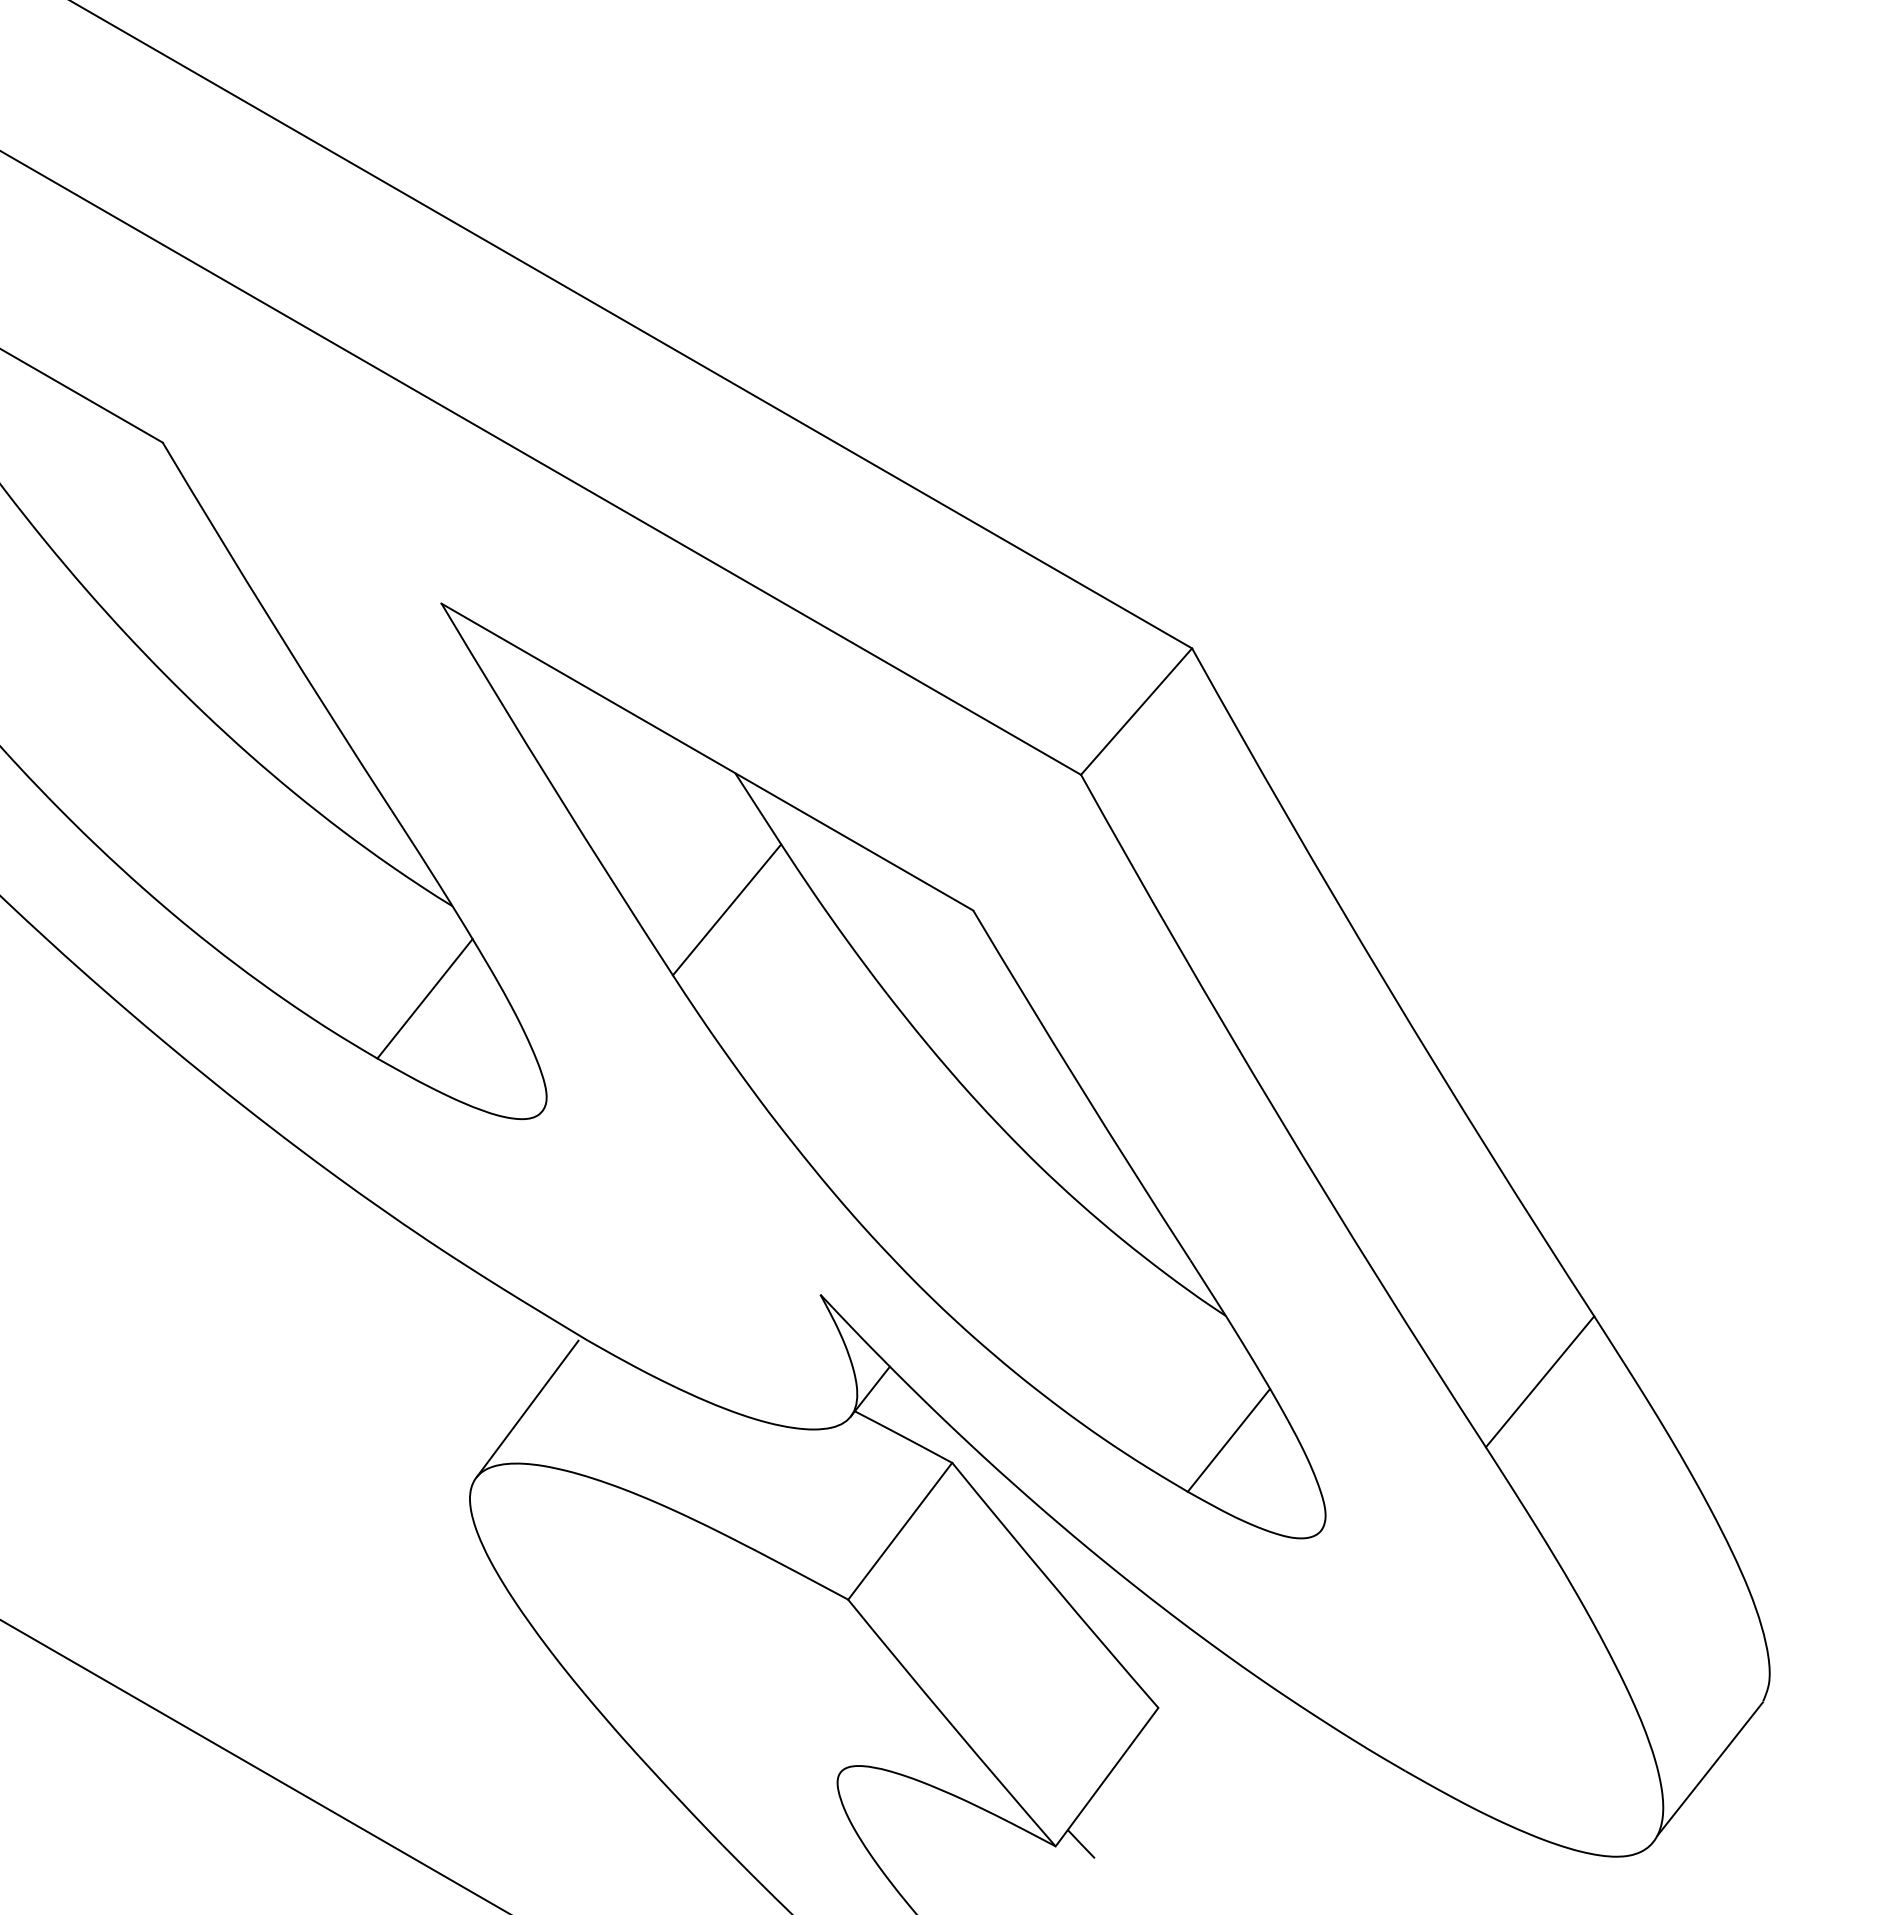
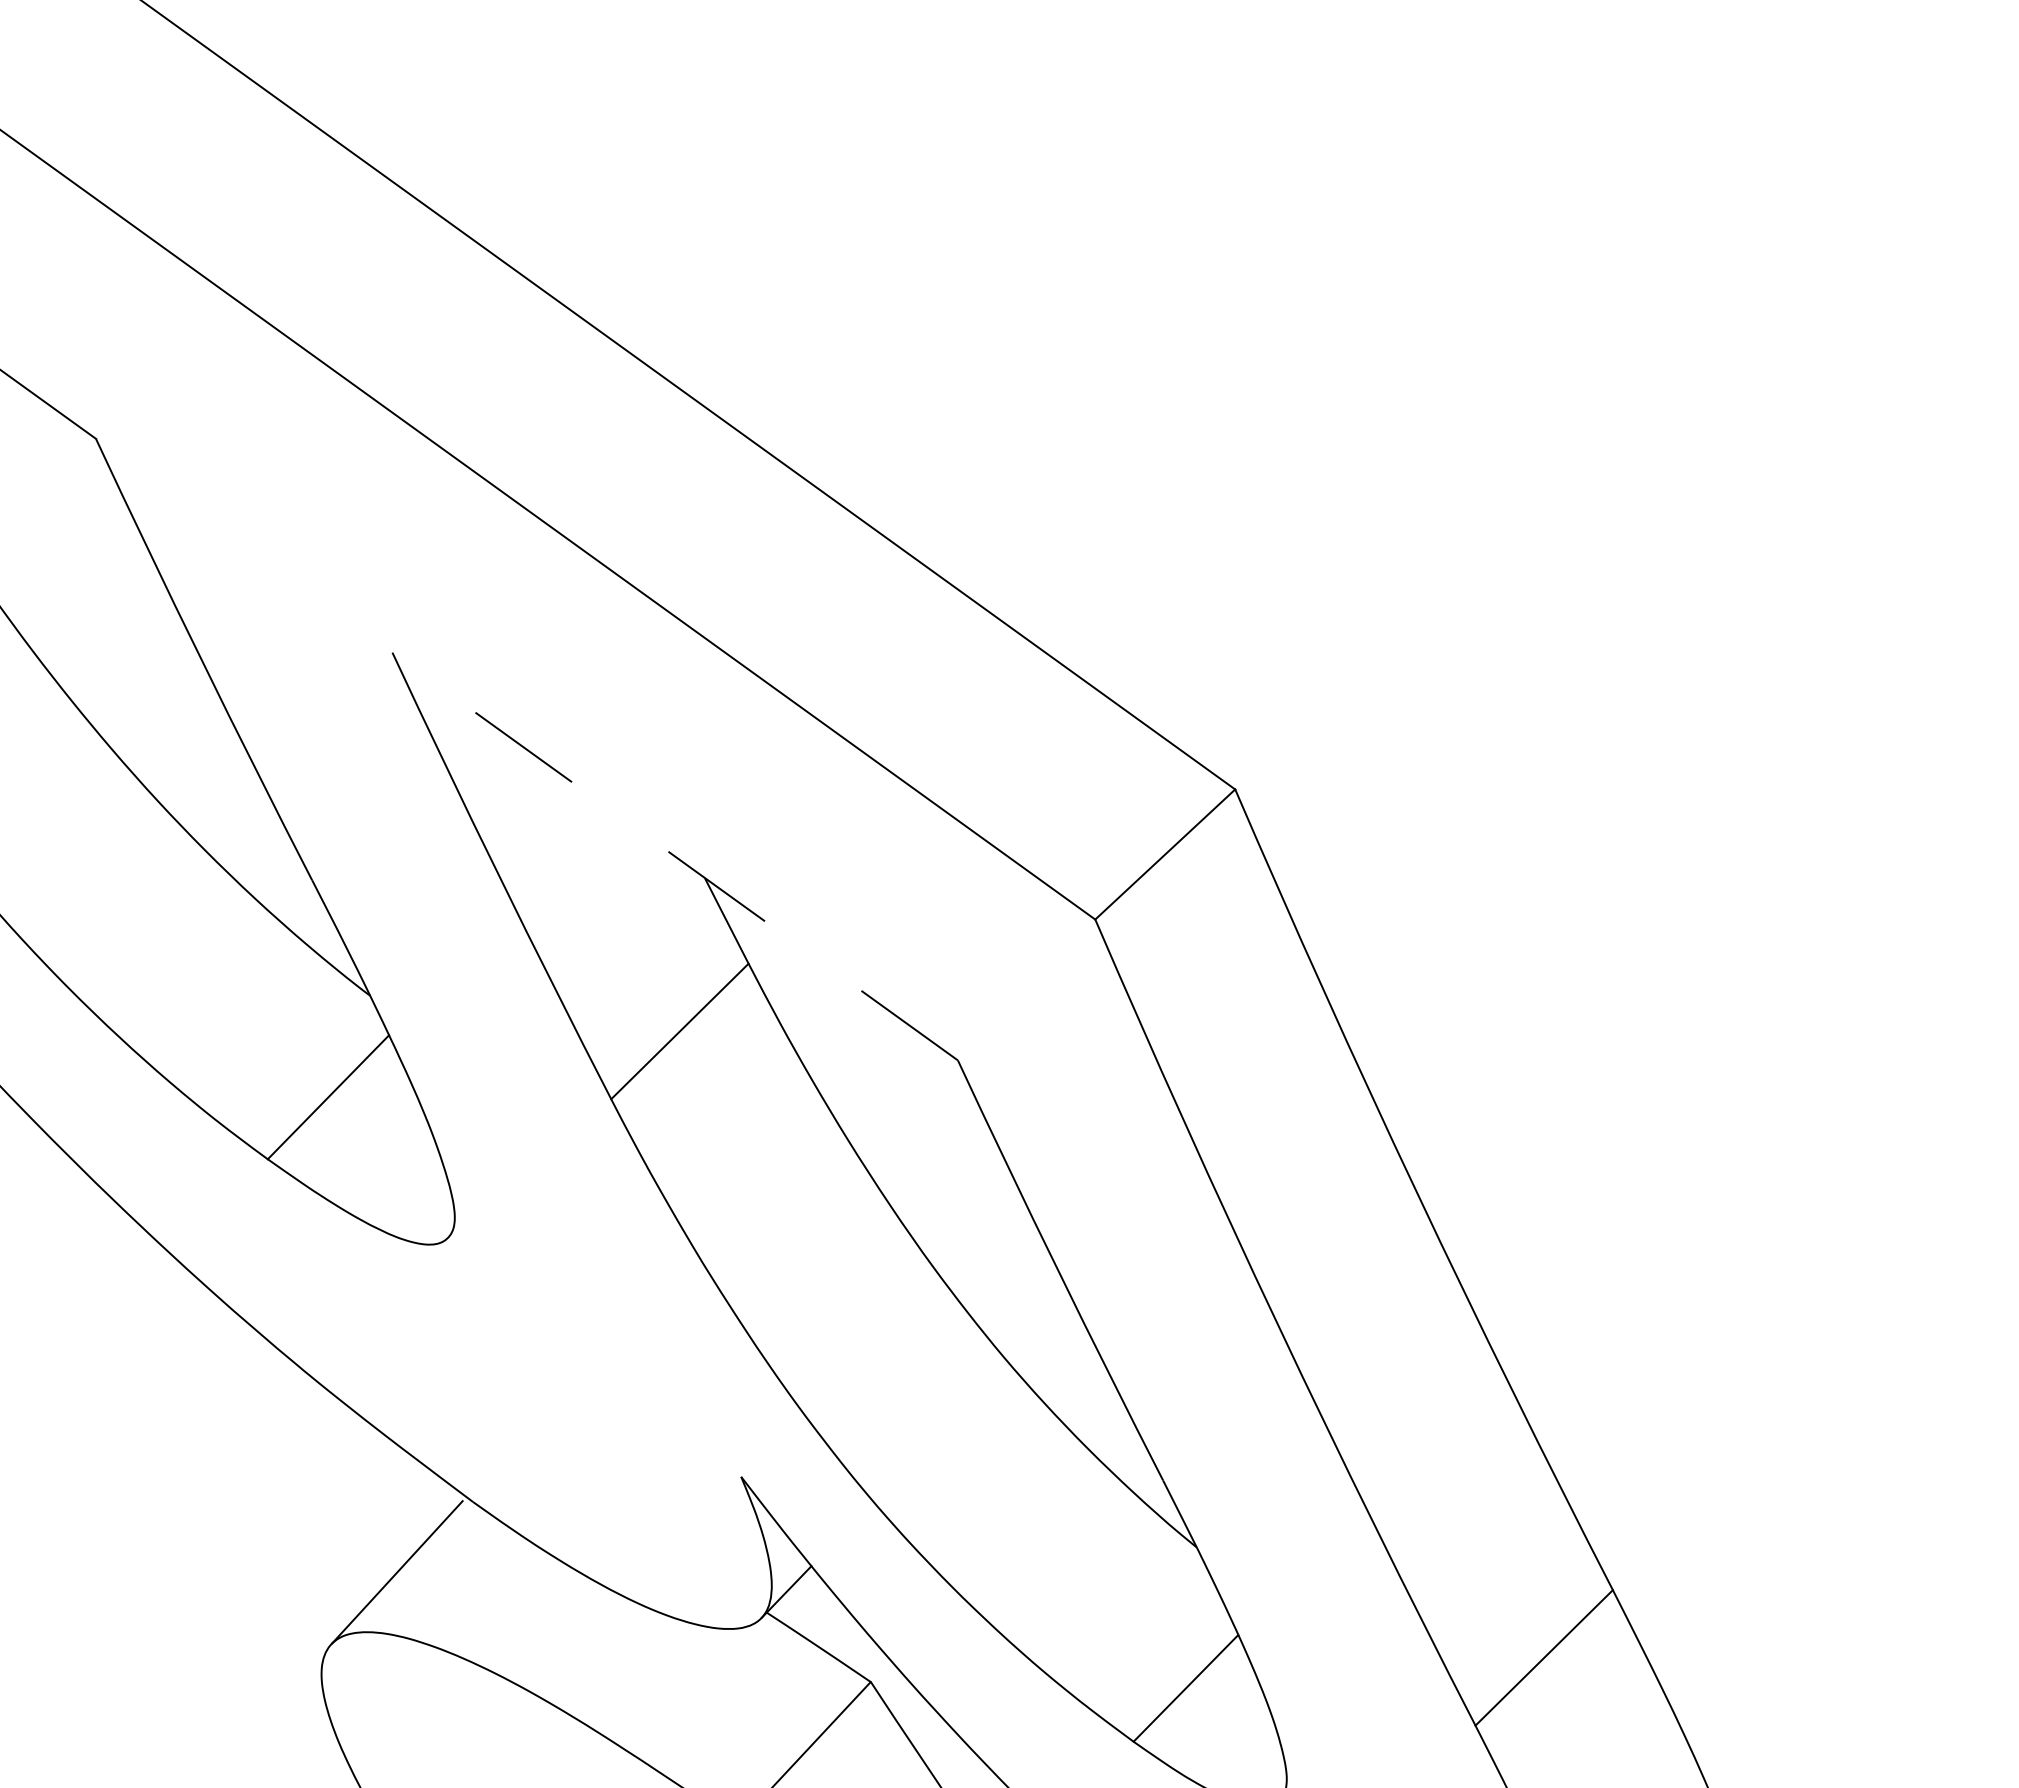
line: (706, 756) -> (674, 855), solid -> dashed

